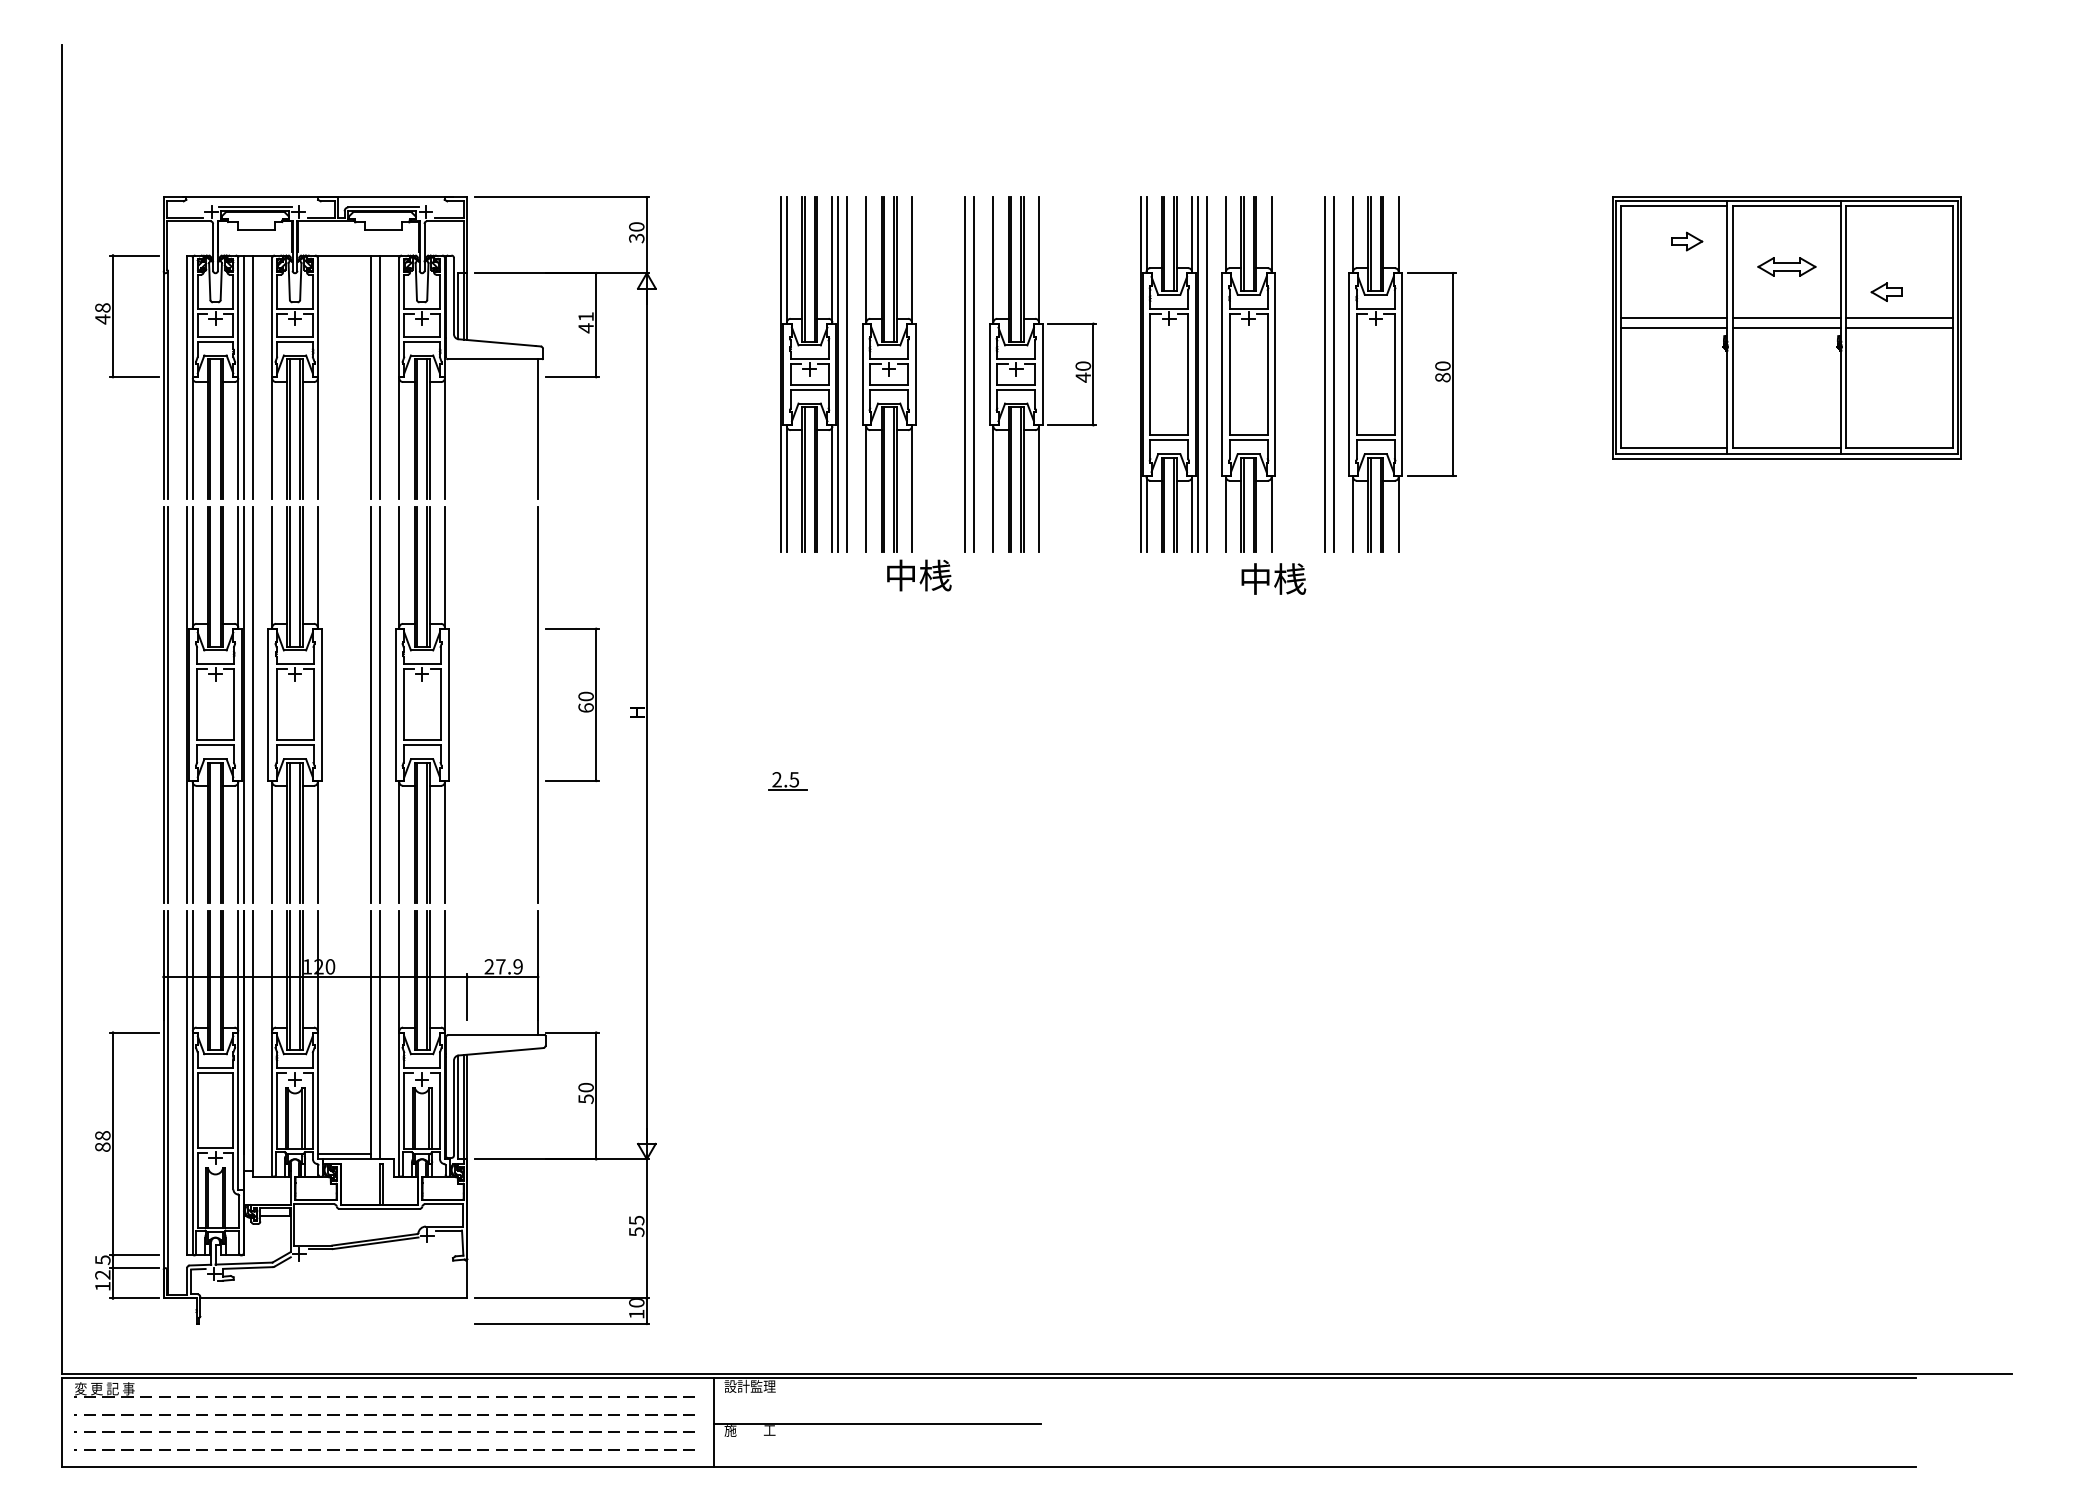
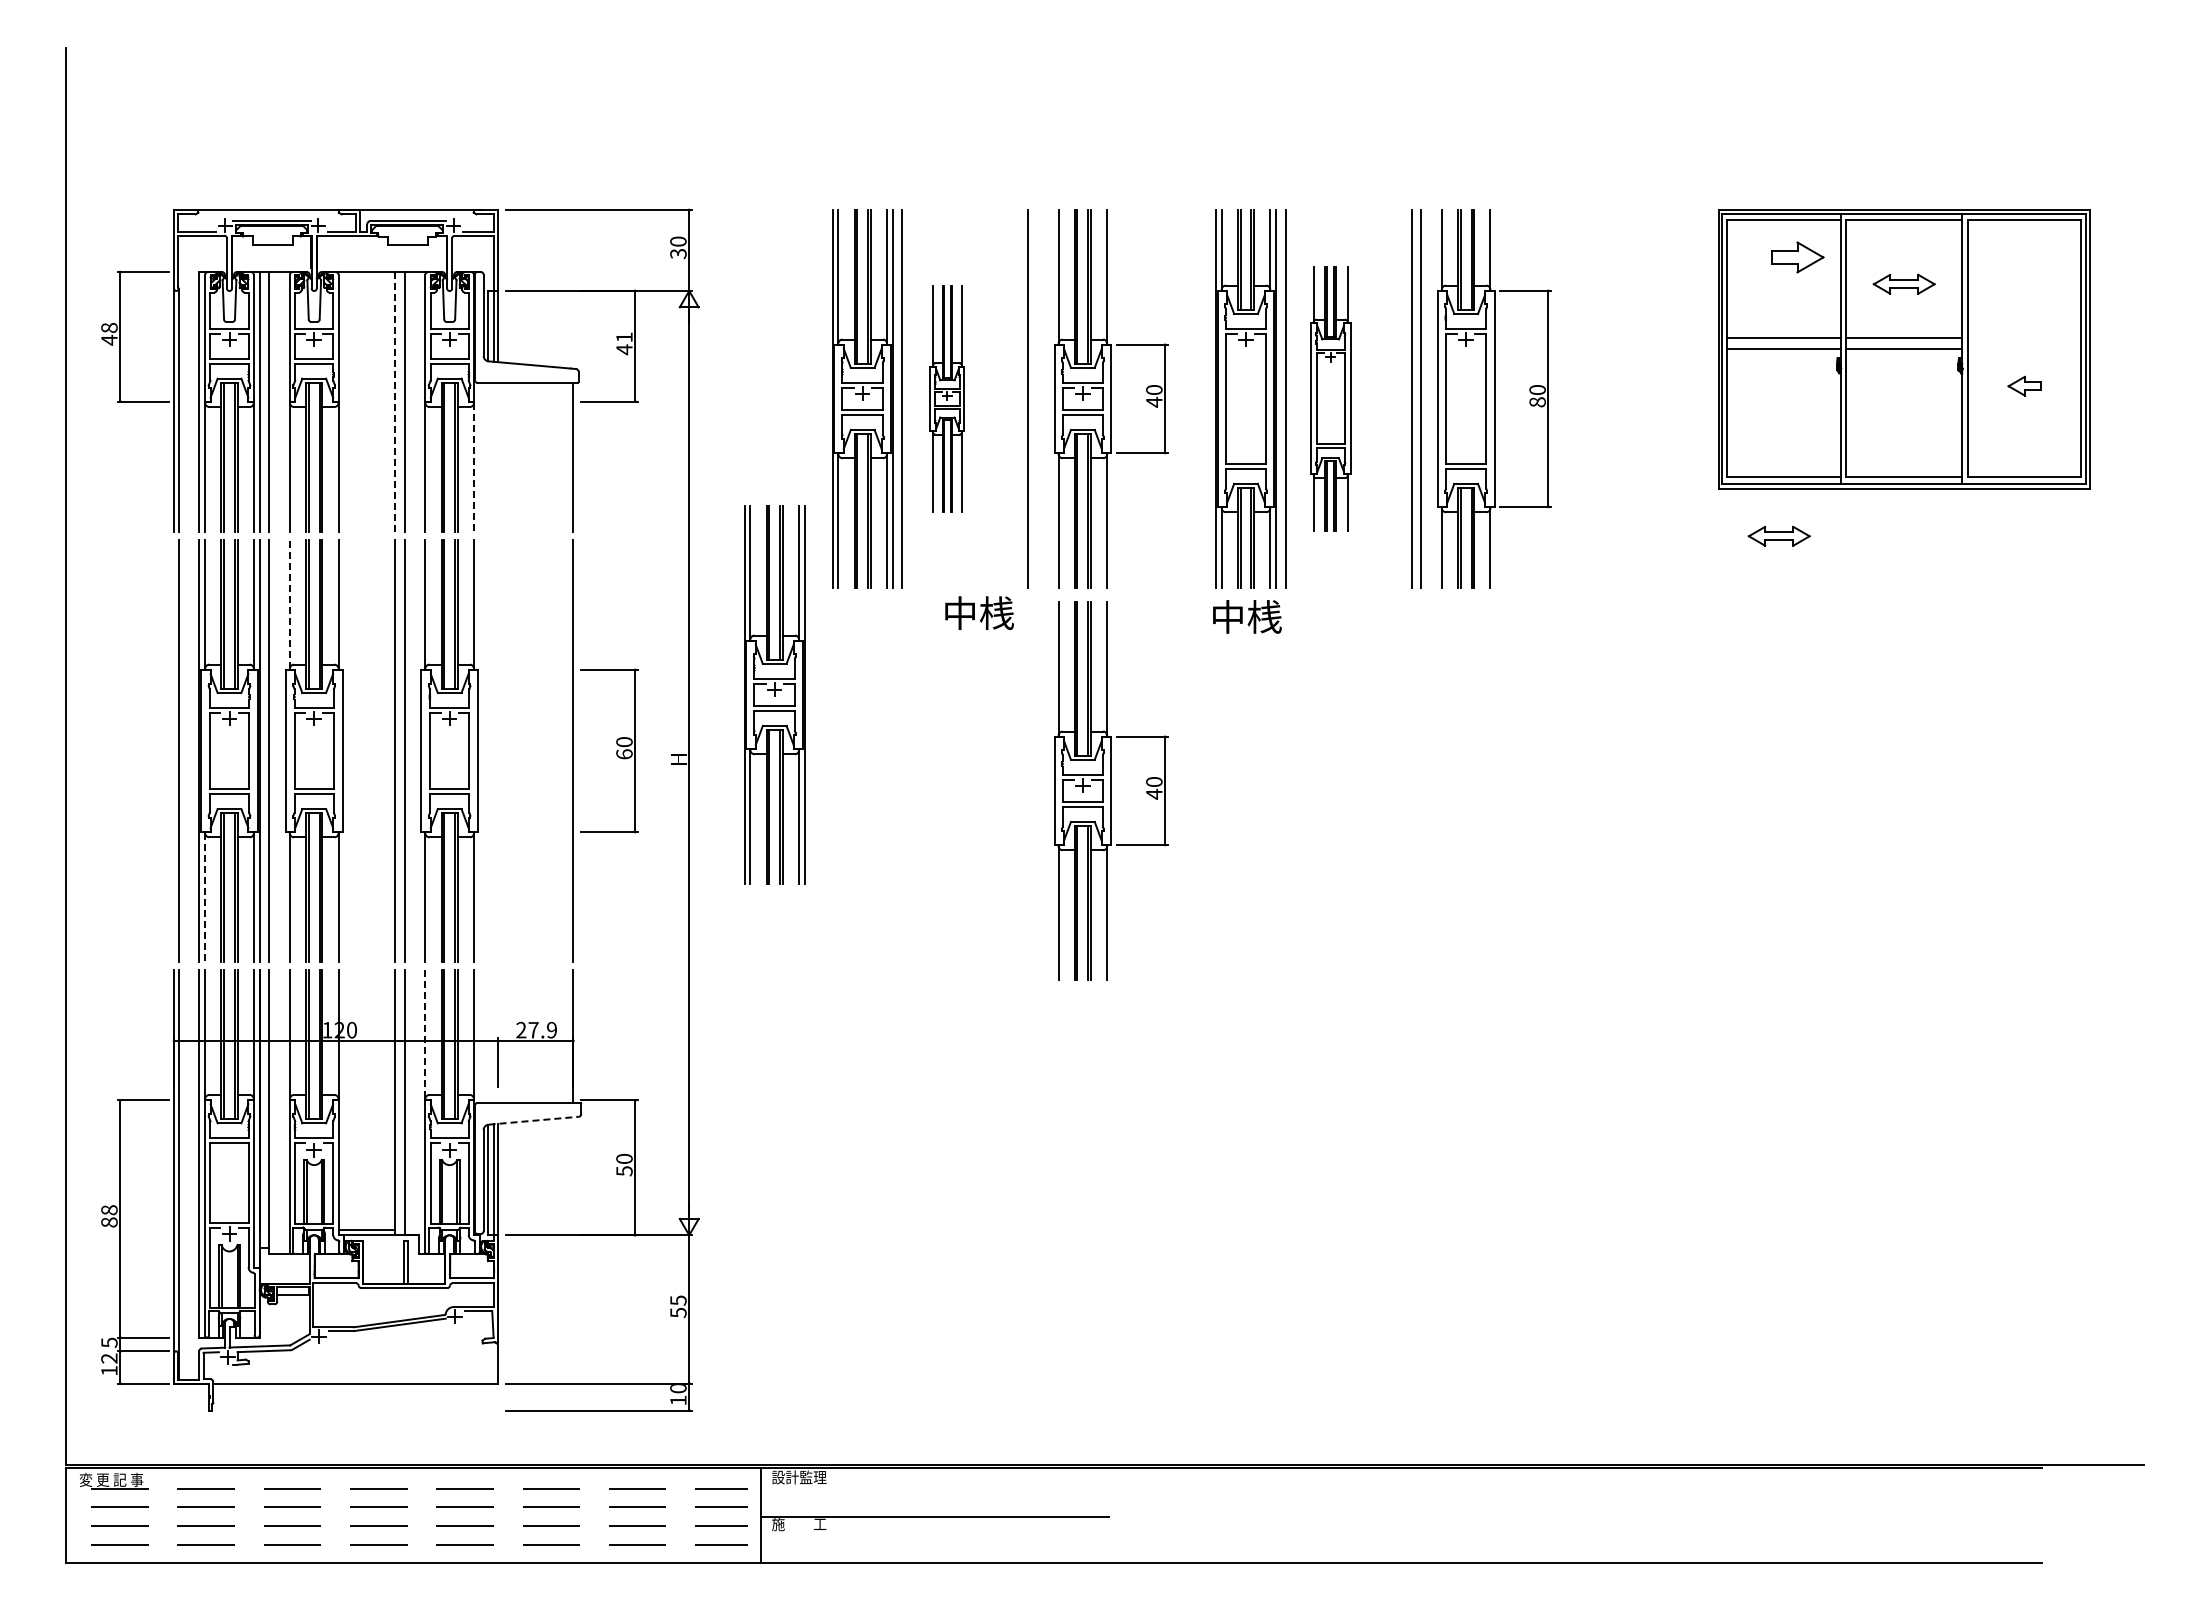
part: (1686, 240) -> (1797, 256), size x1.6
part: (1886, 292) -> (2024, 386), moved
line: (1899, 317) -> (2024, 338), removed
line: (1899, 328) -> (2024, 349), removed
part: (889, 374) -> (947, 398), size x0.6
line: (973, 374) -> (1037, 398), removed
part: (1248, 374) -> (1330, 398), size x0.7
line: (371, 376) -> (395, 401), solid -> dashed
line: (444, 438) -> (473, 467), solid -> dashed
part: (1668, 502) -> (1778, 535), added
line: (271, 566) -> (289, 603), solid -> dashed
text: (1273, 578) -> (1247, 616), moved
part: (726, 651) -> (774, 694), added
line: (163, 704) -> (174, 750), removed
part: (1043, 741) -> (1111, 790), added
part: (786, 781) -> (838, 832), removed
line: (192, 843) -> (205, 898), solid -> dashed
line: (399, 971) -> (425, 1035), solid -> dashed
line: (501, 1051) -> (534, 1120), solid -> dashed

